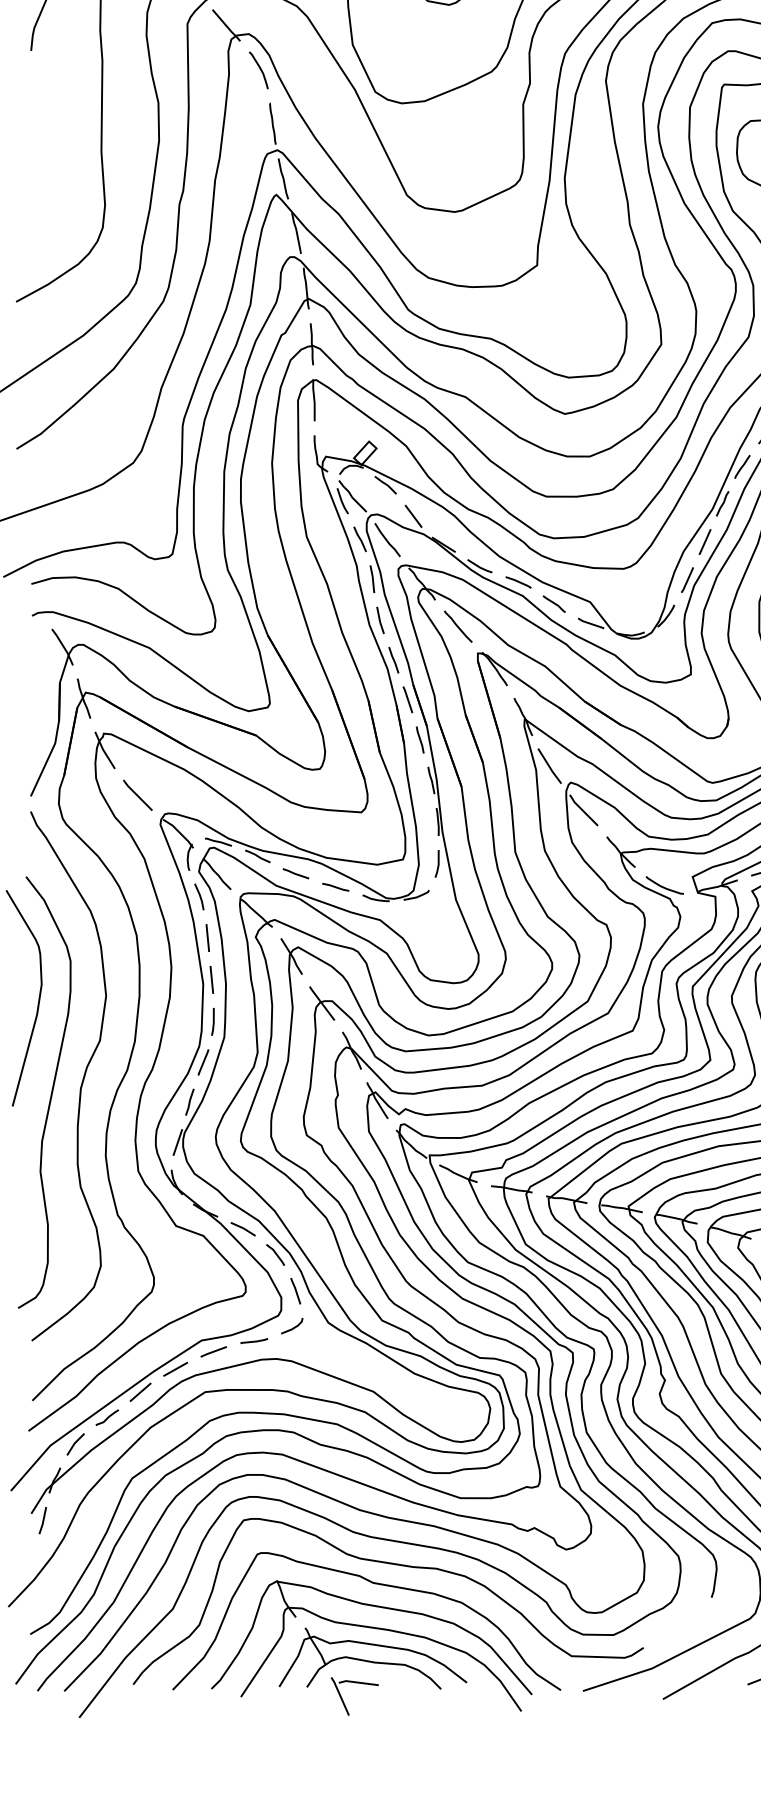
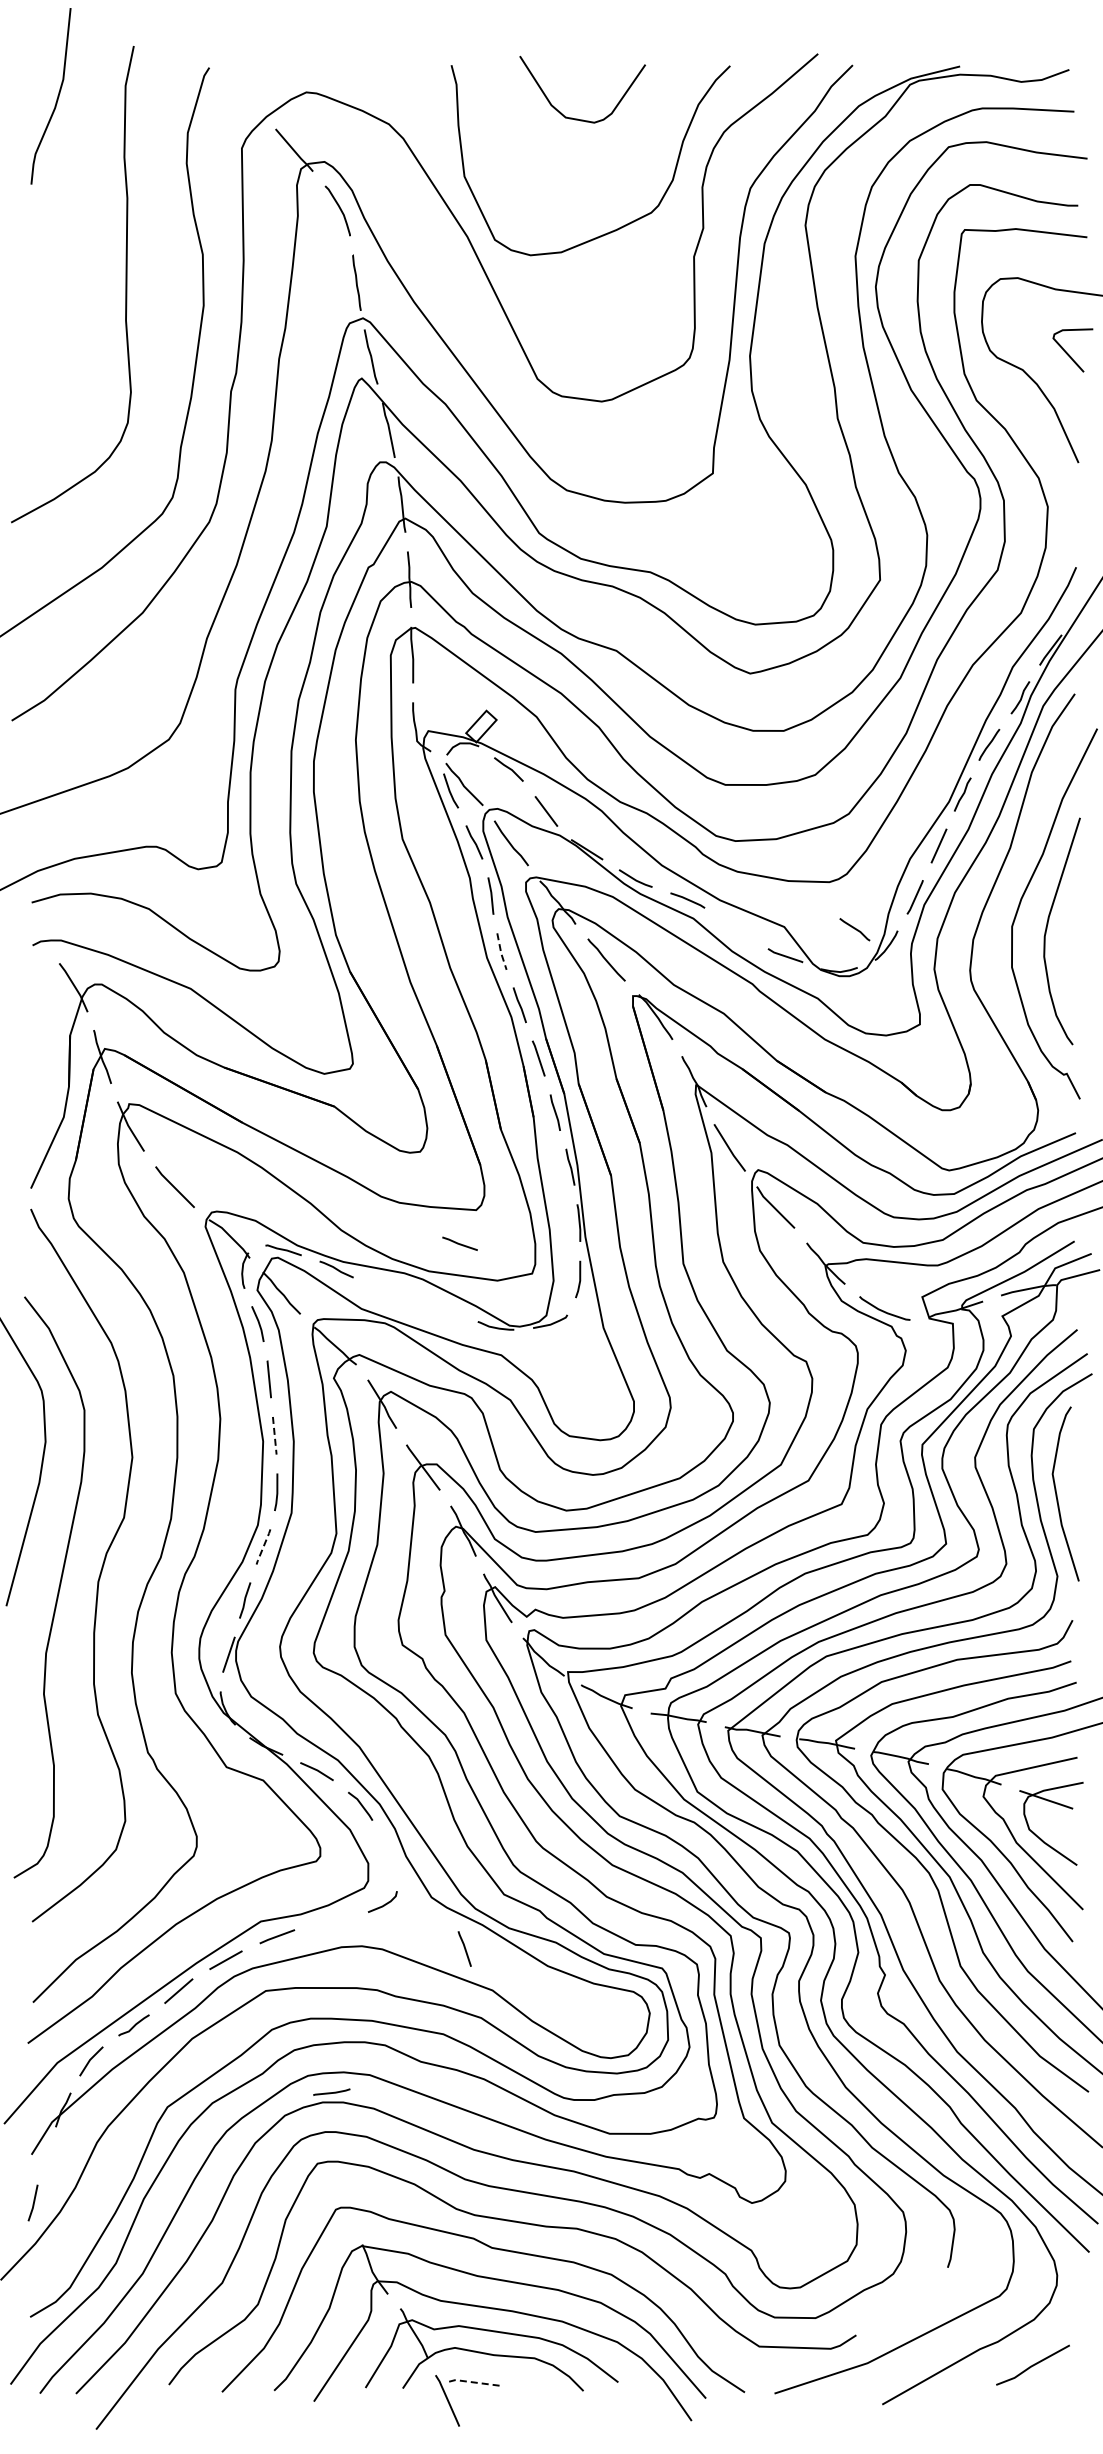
line: (553, 604) -> (854, 929), moved
line: (380, 621) -> (501, 952), solid -> dashed
line: (295, 873) -> (459, 1243), moved
line: (335, 886) -> (441, 1310), removed
line: (211, 979) -> (274, 1435), solid -> dashed
line: (203, 1062) -> (263, 1547), solid -> dashed
line: (295, 1290) -> (464, 1948), moved
line: (254, 1341) -> (331, 2092), moved
line: (43, 1520) -> (33, 2202), moved
line: (357, 1682) -> (471, 2382), solid -> dashed

